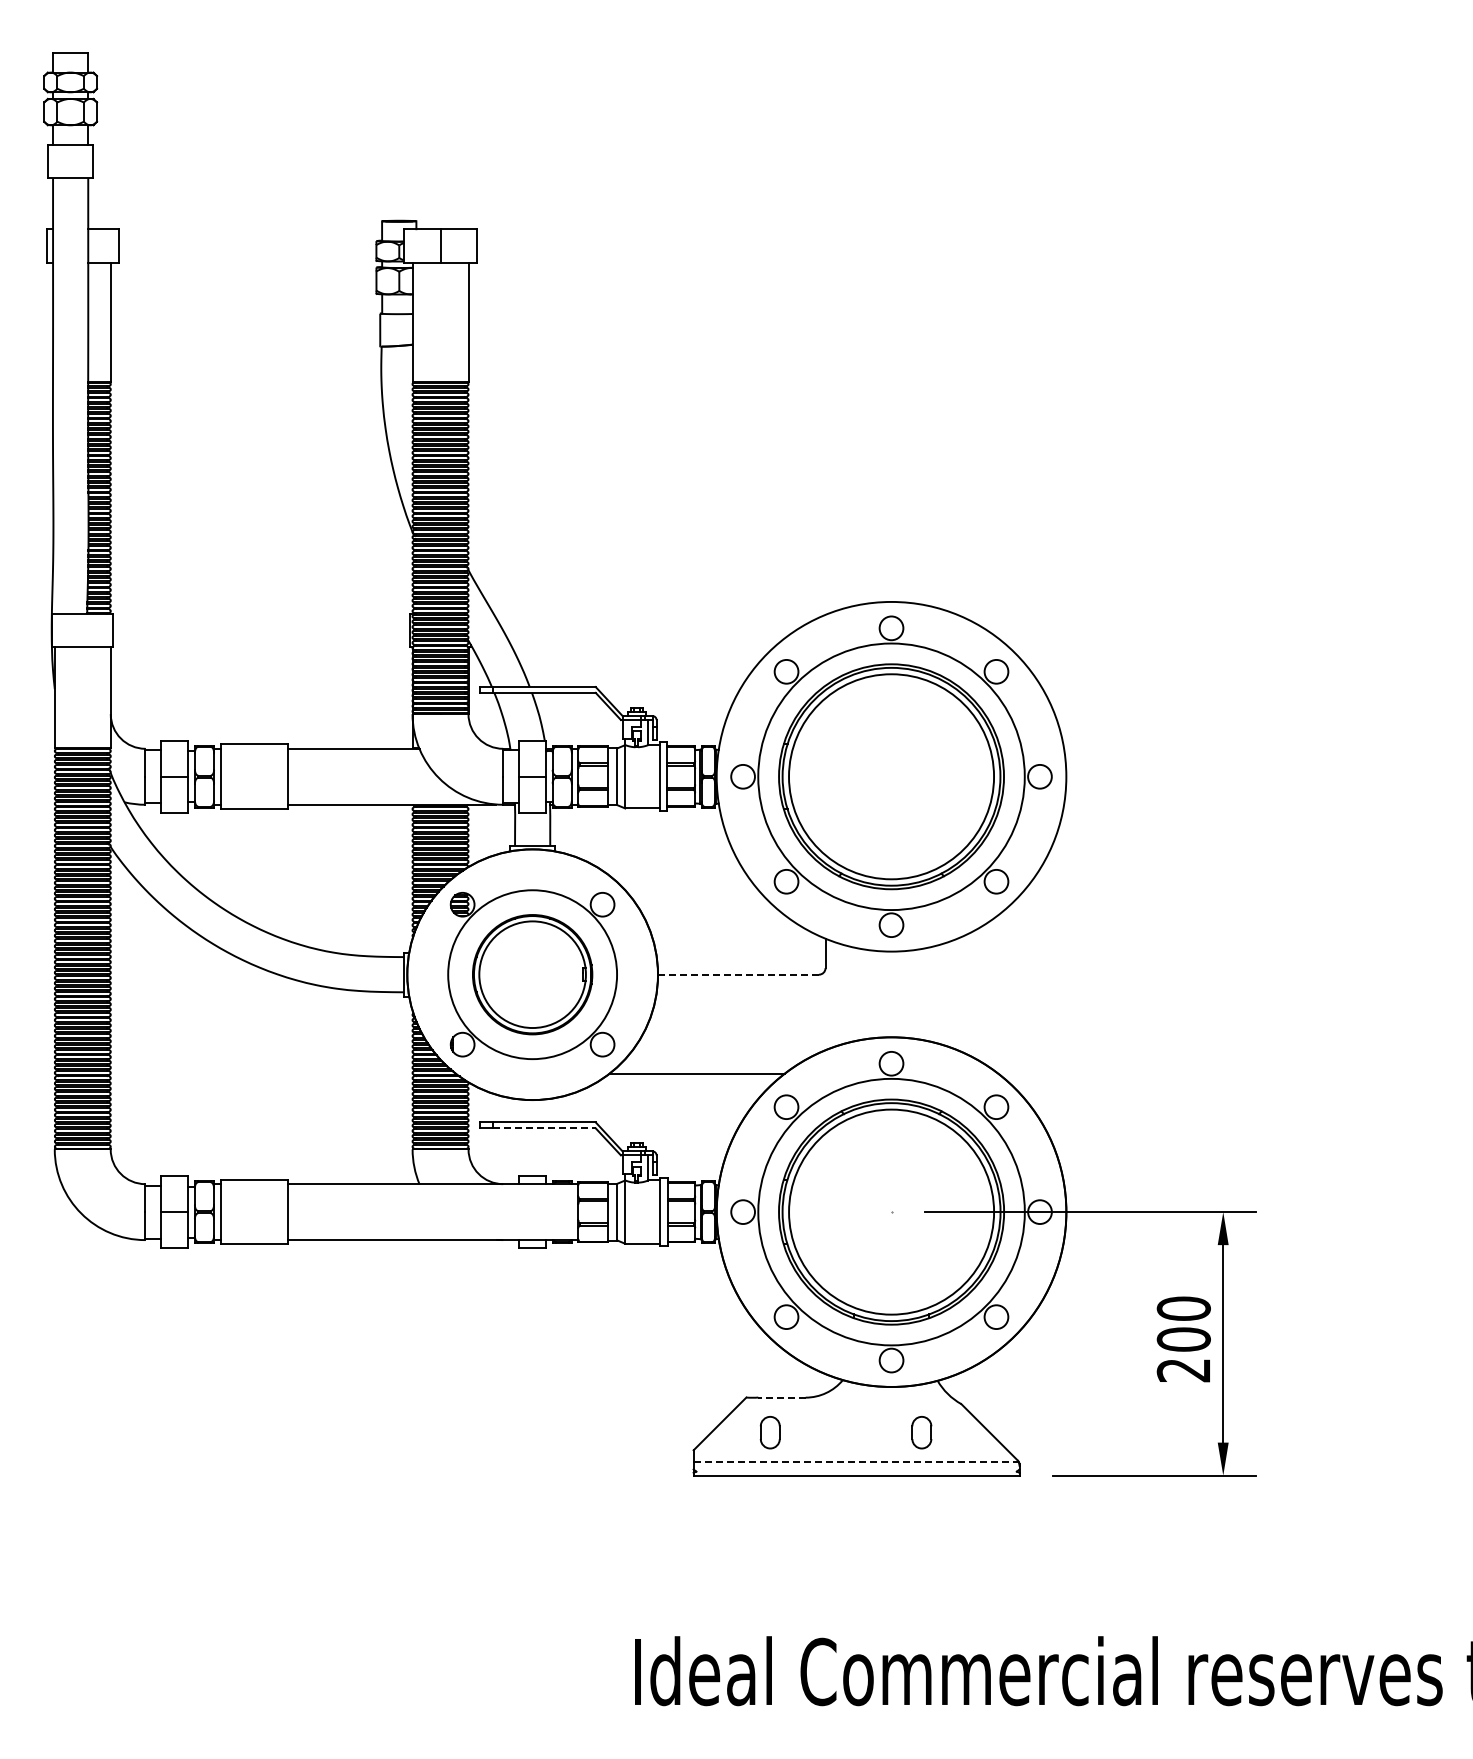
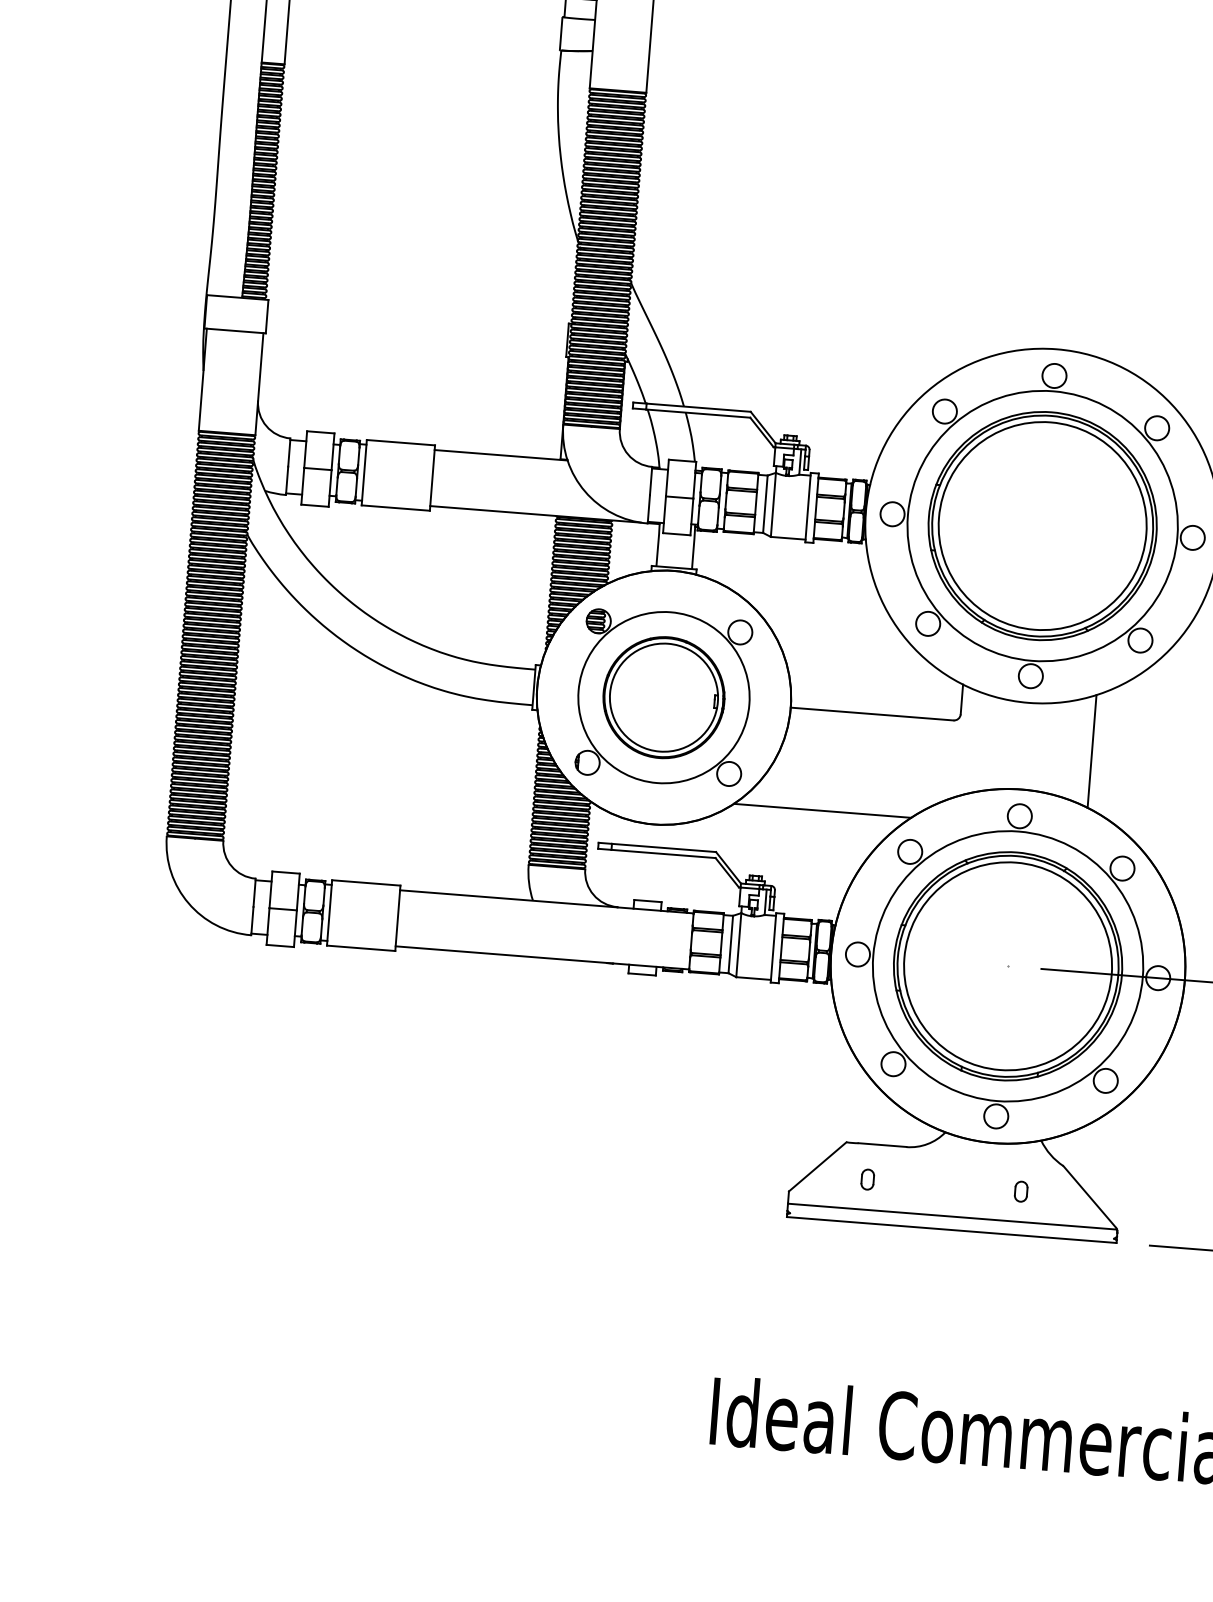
line: (738, 974) -> (872, 713), dashed -> solid
line: (957, 994) -> (1092, 751), added
line: (544, 1128) -> (663, 854), dashed -> solid
line: (781, 1397) -> (882, 1145), dashed -> solid
part: (769, 1432) -> (867, 1179), size x0.62
part: (921, 1432) -> (1020, 1191), size x0.62
line: (856, 1462) -> (952, 1216), dashed -> solid

